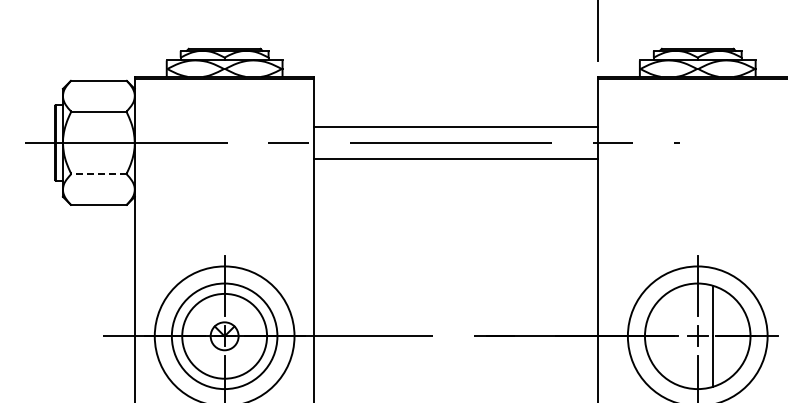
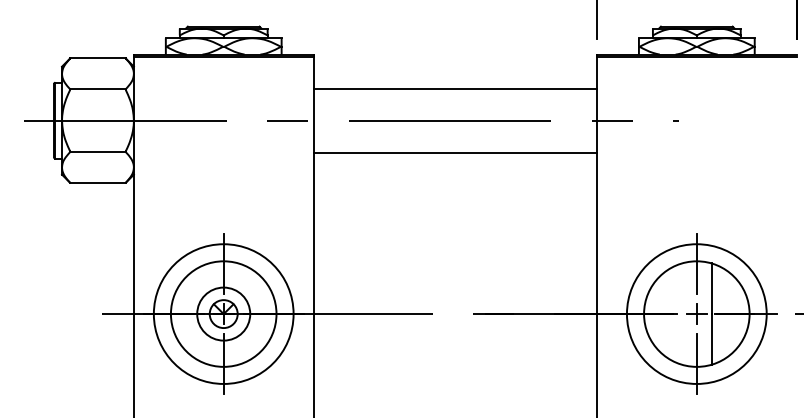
line: (456, 126) -> (455, 88), moved
line: (456, 158) -> (455, 152), moved
line: (98, 173) -> (97, 151), dashed -> solid
circle: (224, 335) -> (223, 313), size x0.62

